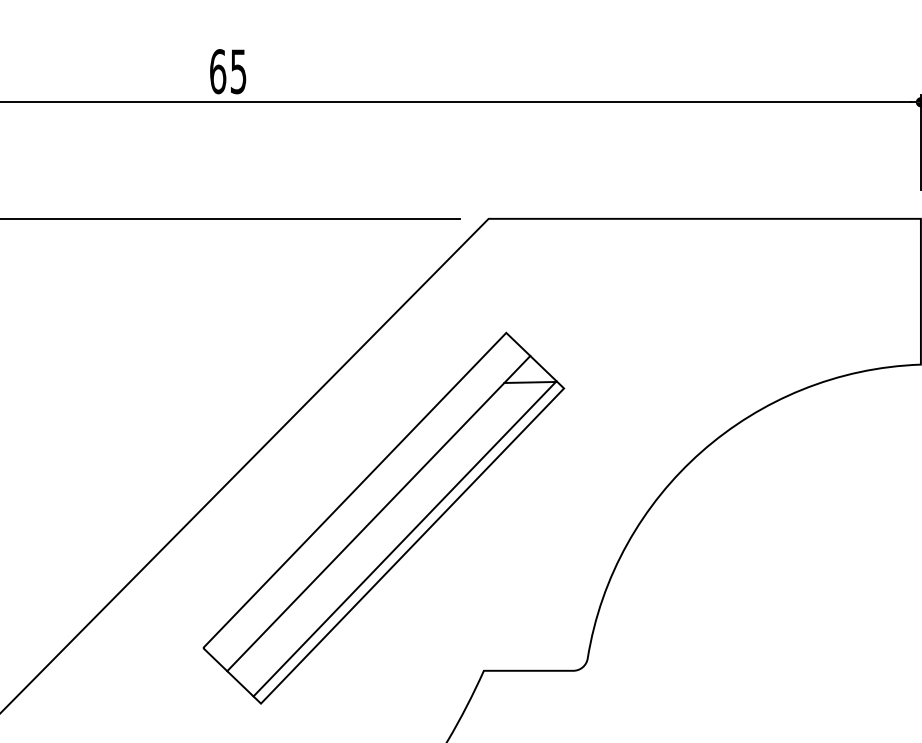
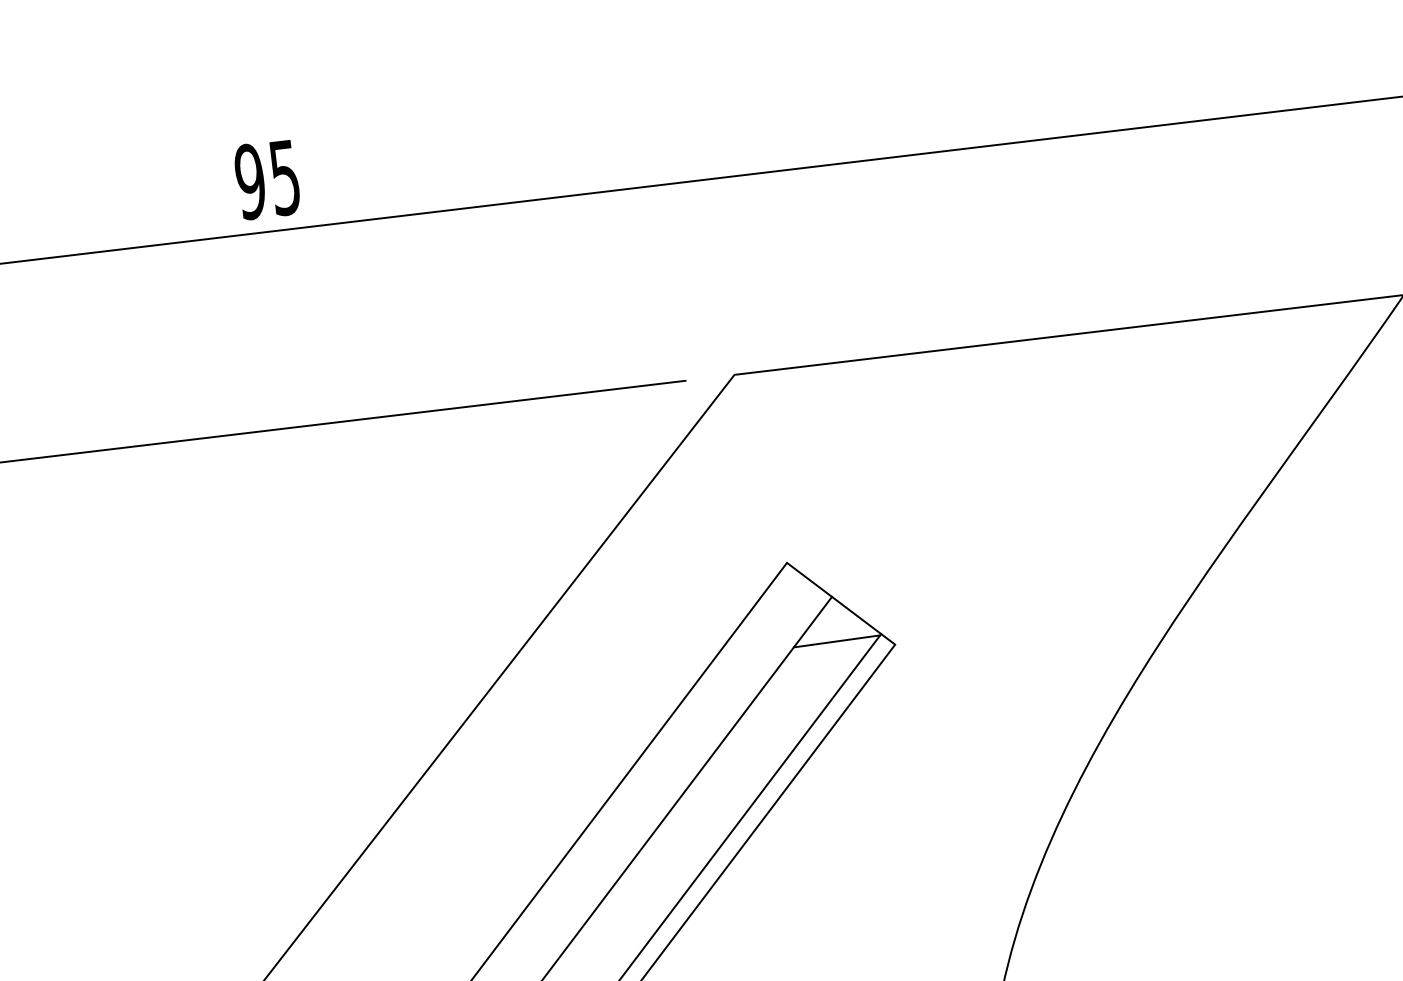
text: (217, 71) -> (249, 181), 65 -> 95

